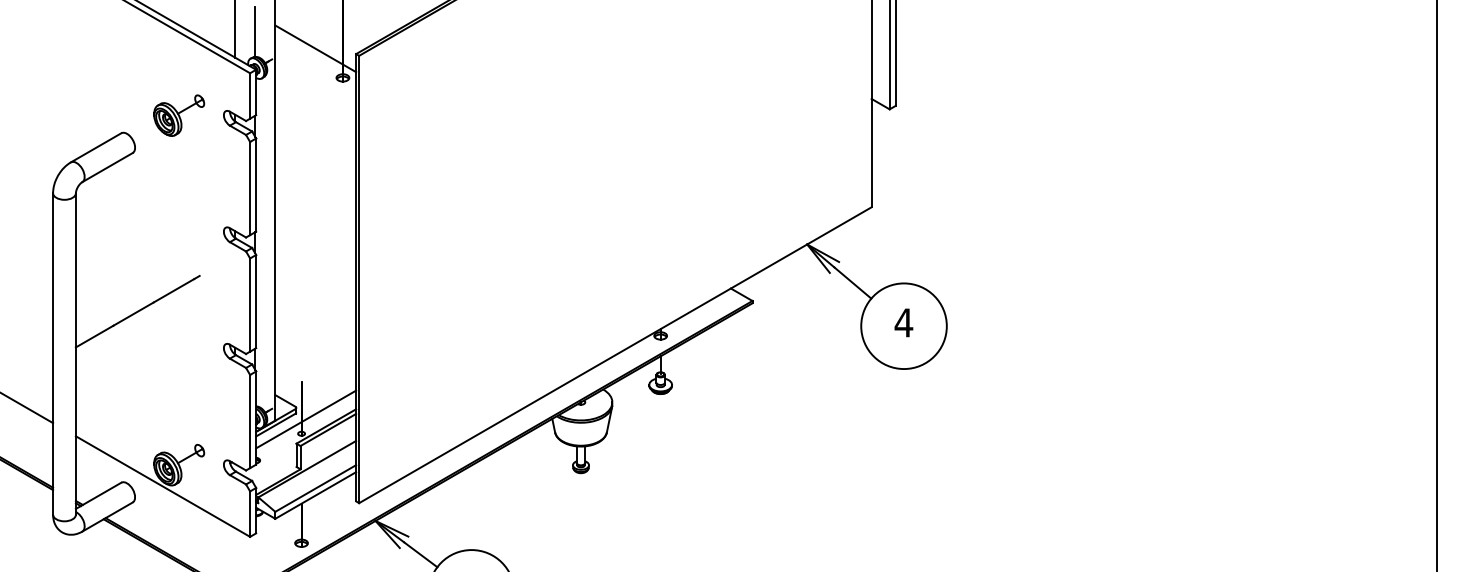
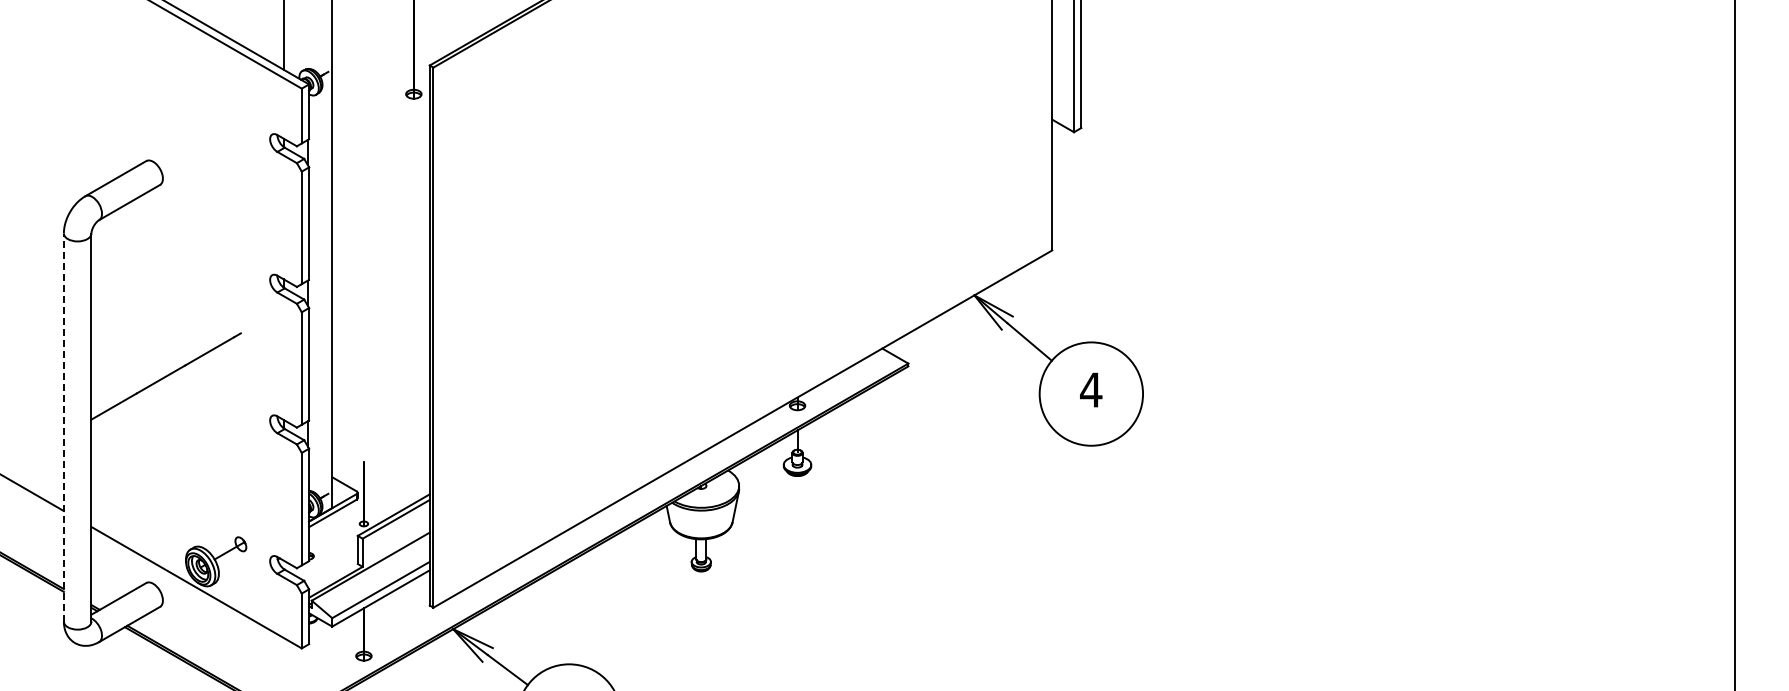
line: (254, 31) -> (307, 38), removed
line: (315, 48) -> (380, 58), removed
part: (179, 115) -> (216, 139), removed
line: (52, 353) -> (63, 427), solid -> dashed
line: (306, 419) -> (369, 506), removed

